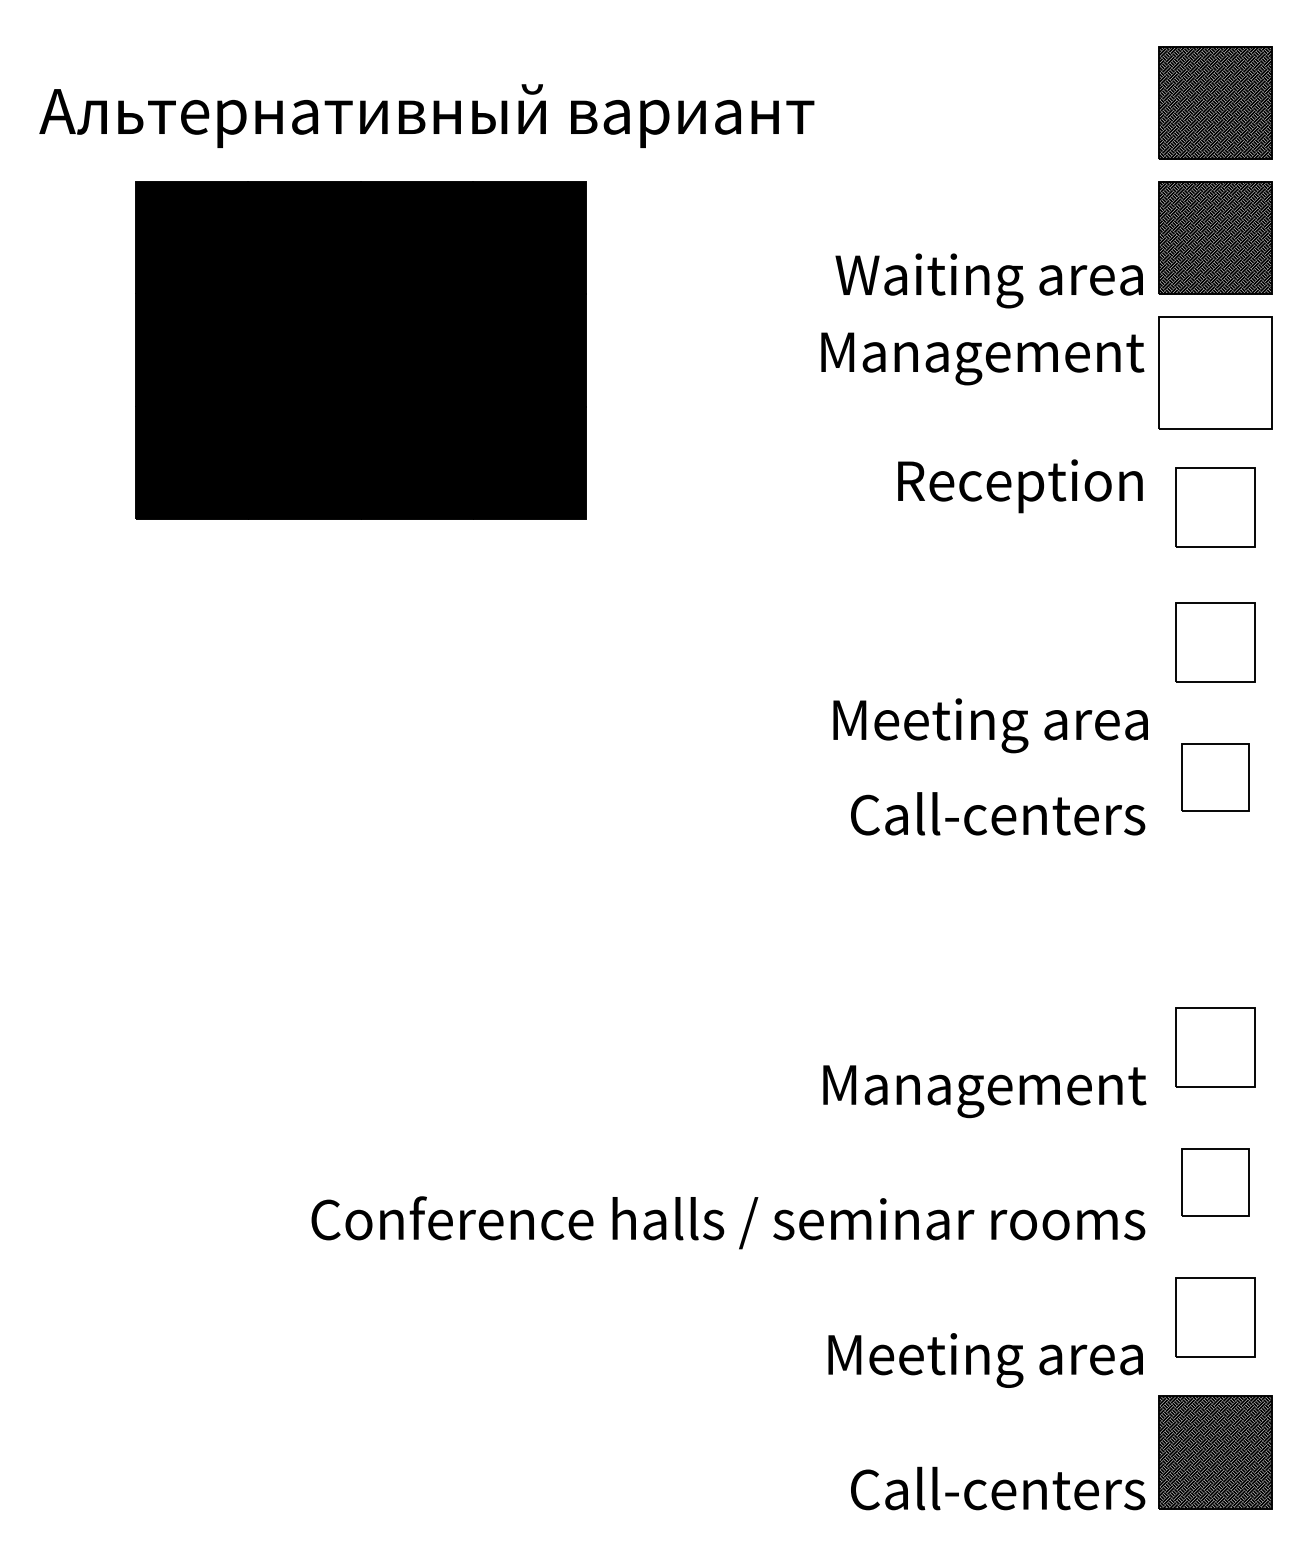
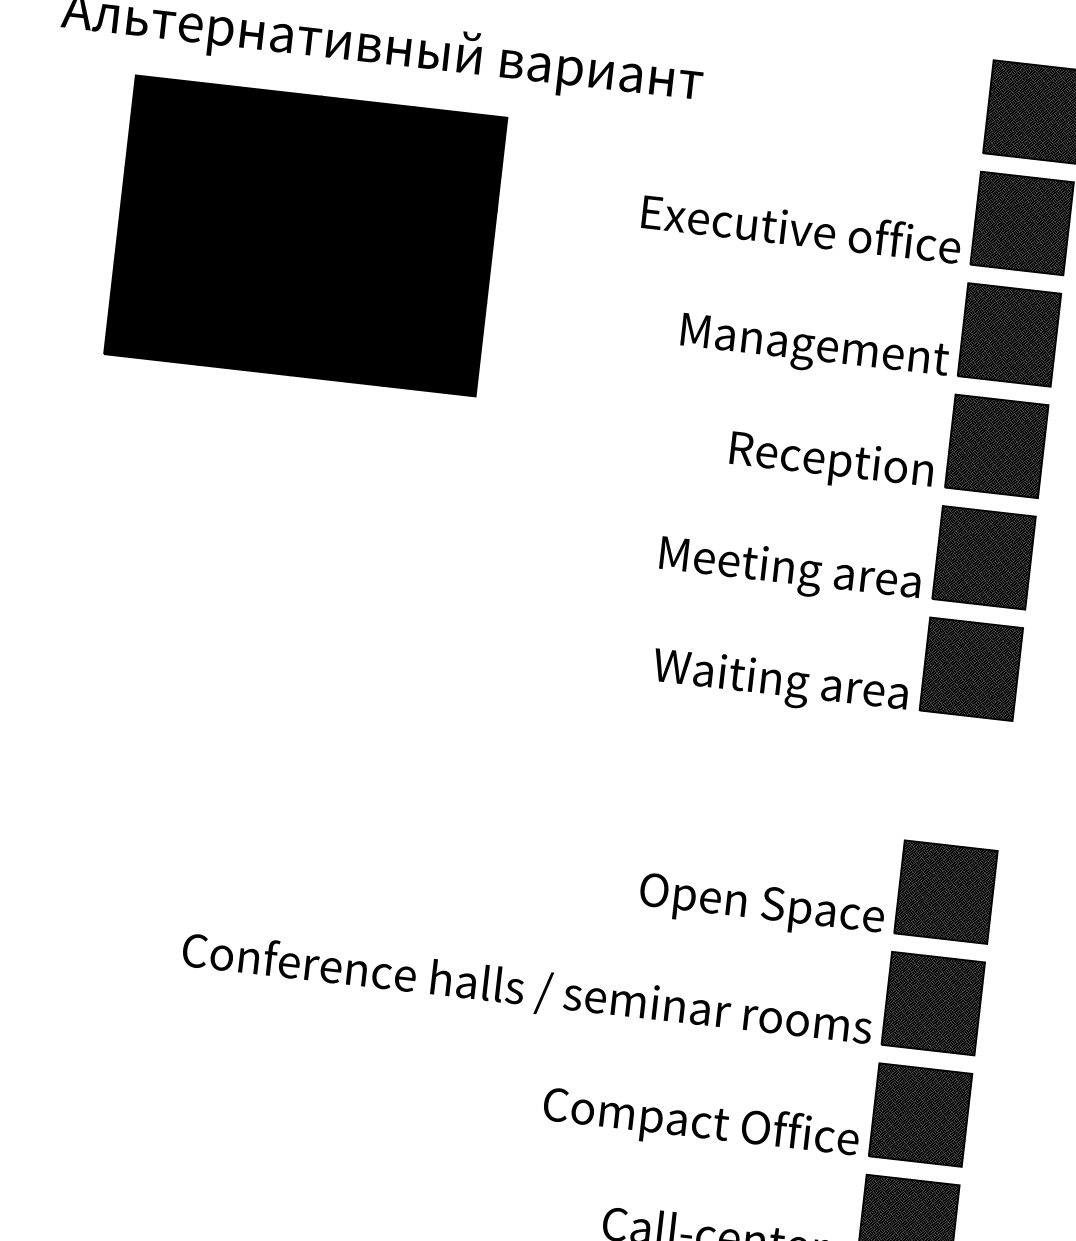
text: (952, 279) -> (800, 233), Waiting area -> Executive office
text: (982, 358) -> (814, 349), moved
hatch: (1215, 372) -> (1009, 334), added
text: (1020, 486) -> (831, 463), moved
part: (1215, 507) -> (996, 446), size x1.43
part: (1215, 642) -> (983, 557), size x1.43
text: (990, 725) -> (789, 571), moved
part: (1215, 777) -> (971, 669), size x1.67
text: (990, 820) -> (781, 683), Call-centers -> Waiting area
part: (1215, 1047) -> (945, 892), size x1.43
text: (984, 1091) -> (750, 906), Management -> Open Space
part: (1215, 1182) -> (933, 1003), size x1.67
part: (1215, 1317) -> (920, 1115), size x1.43
text: (954, 1359) -> (700, 1125), Meeting area -> Compact Office

